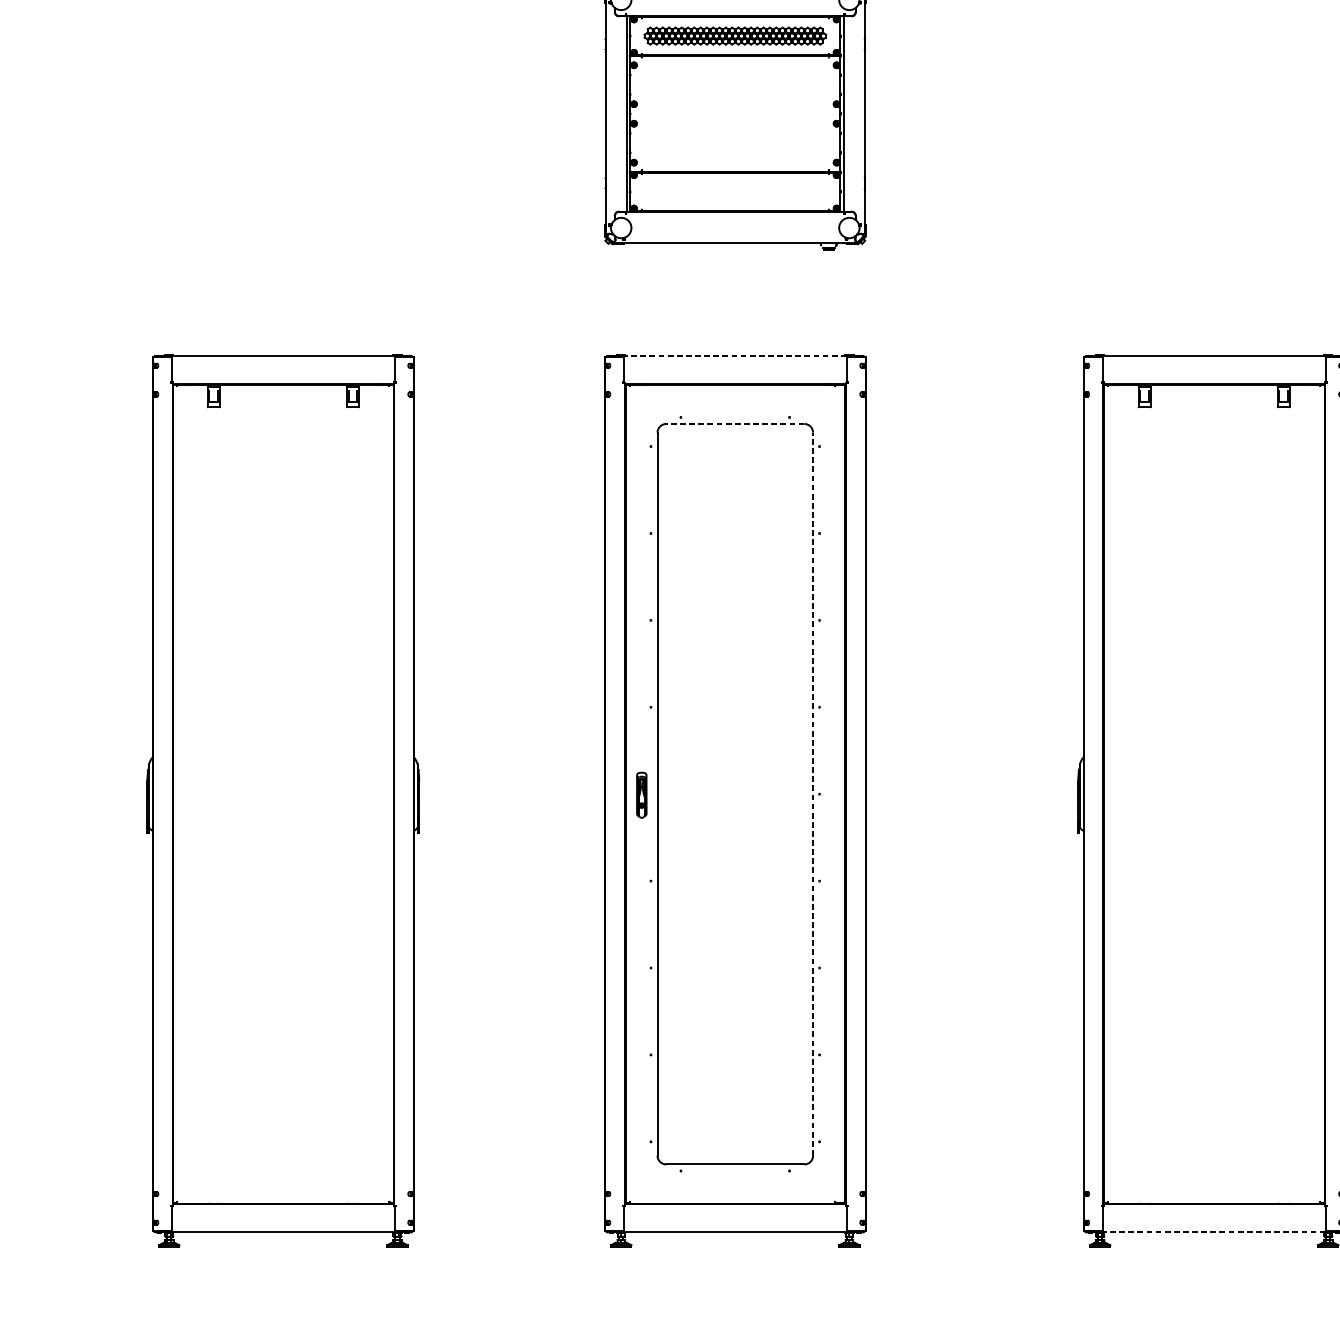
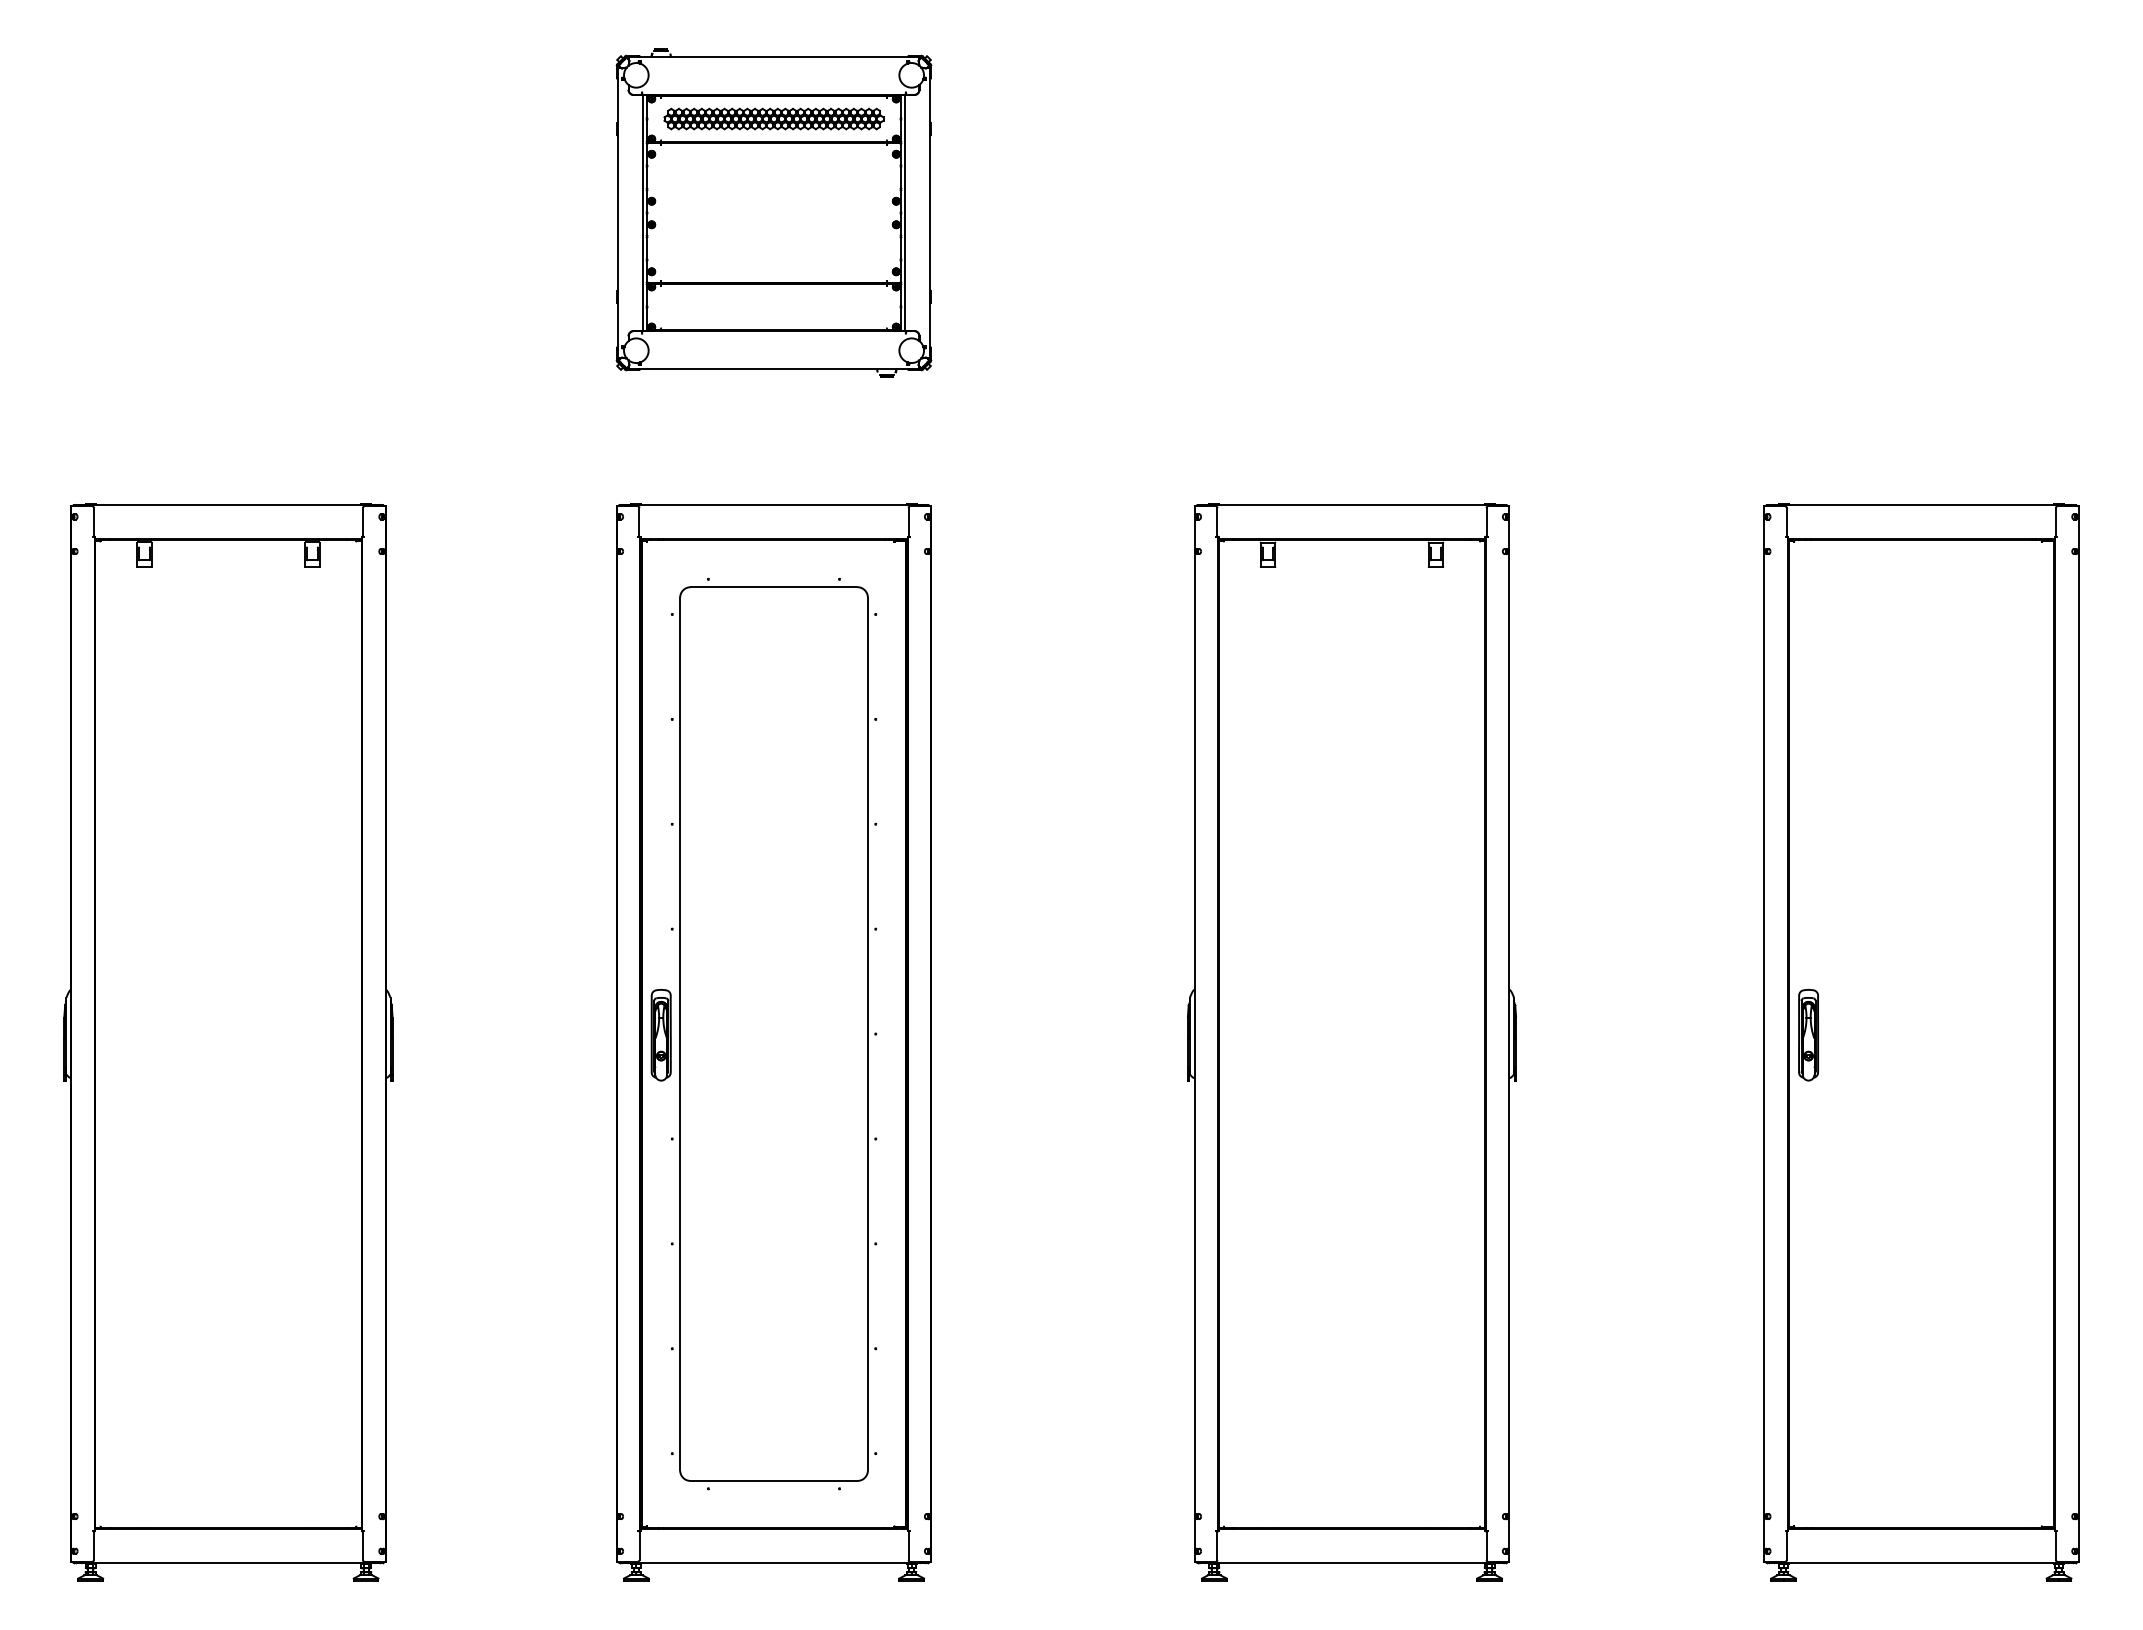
line: (734, 356) -> (773, 505), dashed -> solid
line: (734, 424) -> (773, 587), dashed -> solid
line: (812, 793) -> (867, 1033), dashed -> solid
part: (641, 795) -> (660, 1035), size x1.67
line: (1213, 1232) -> (1351, 1562), dashed -> solid

